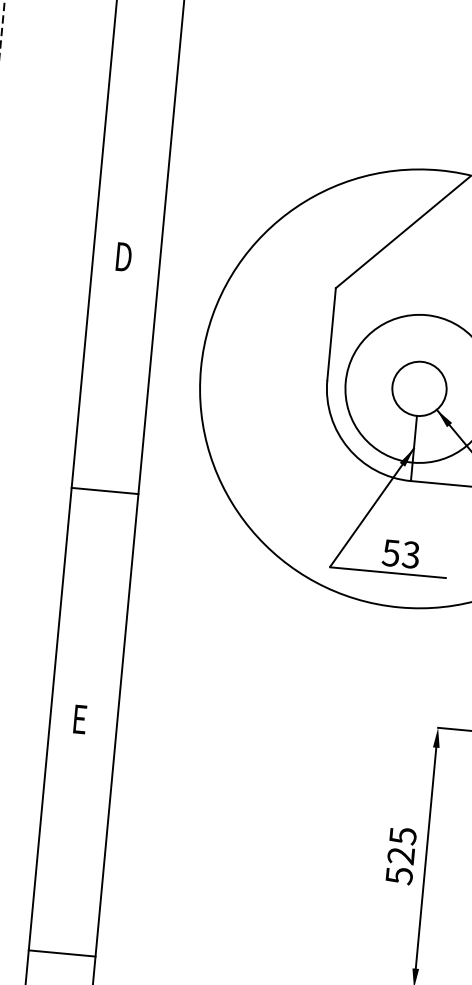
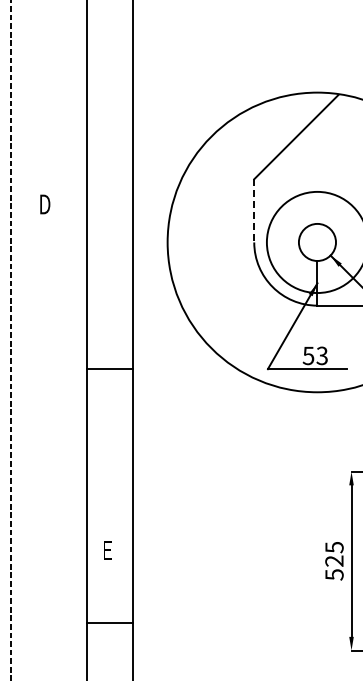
text: (124, 257) -> (45, 204), moved
line: (331, 333) -> (254, 210), solid -> dashed
line: (105, 490) -> (110, 368), moved
text: (80, 719) -> (107, 550), moved
line: (62, 953) -> (110, 622), moved

